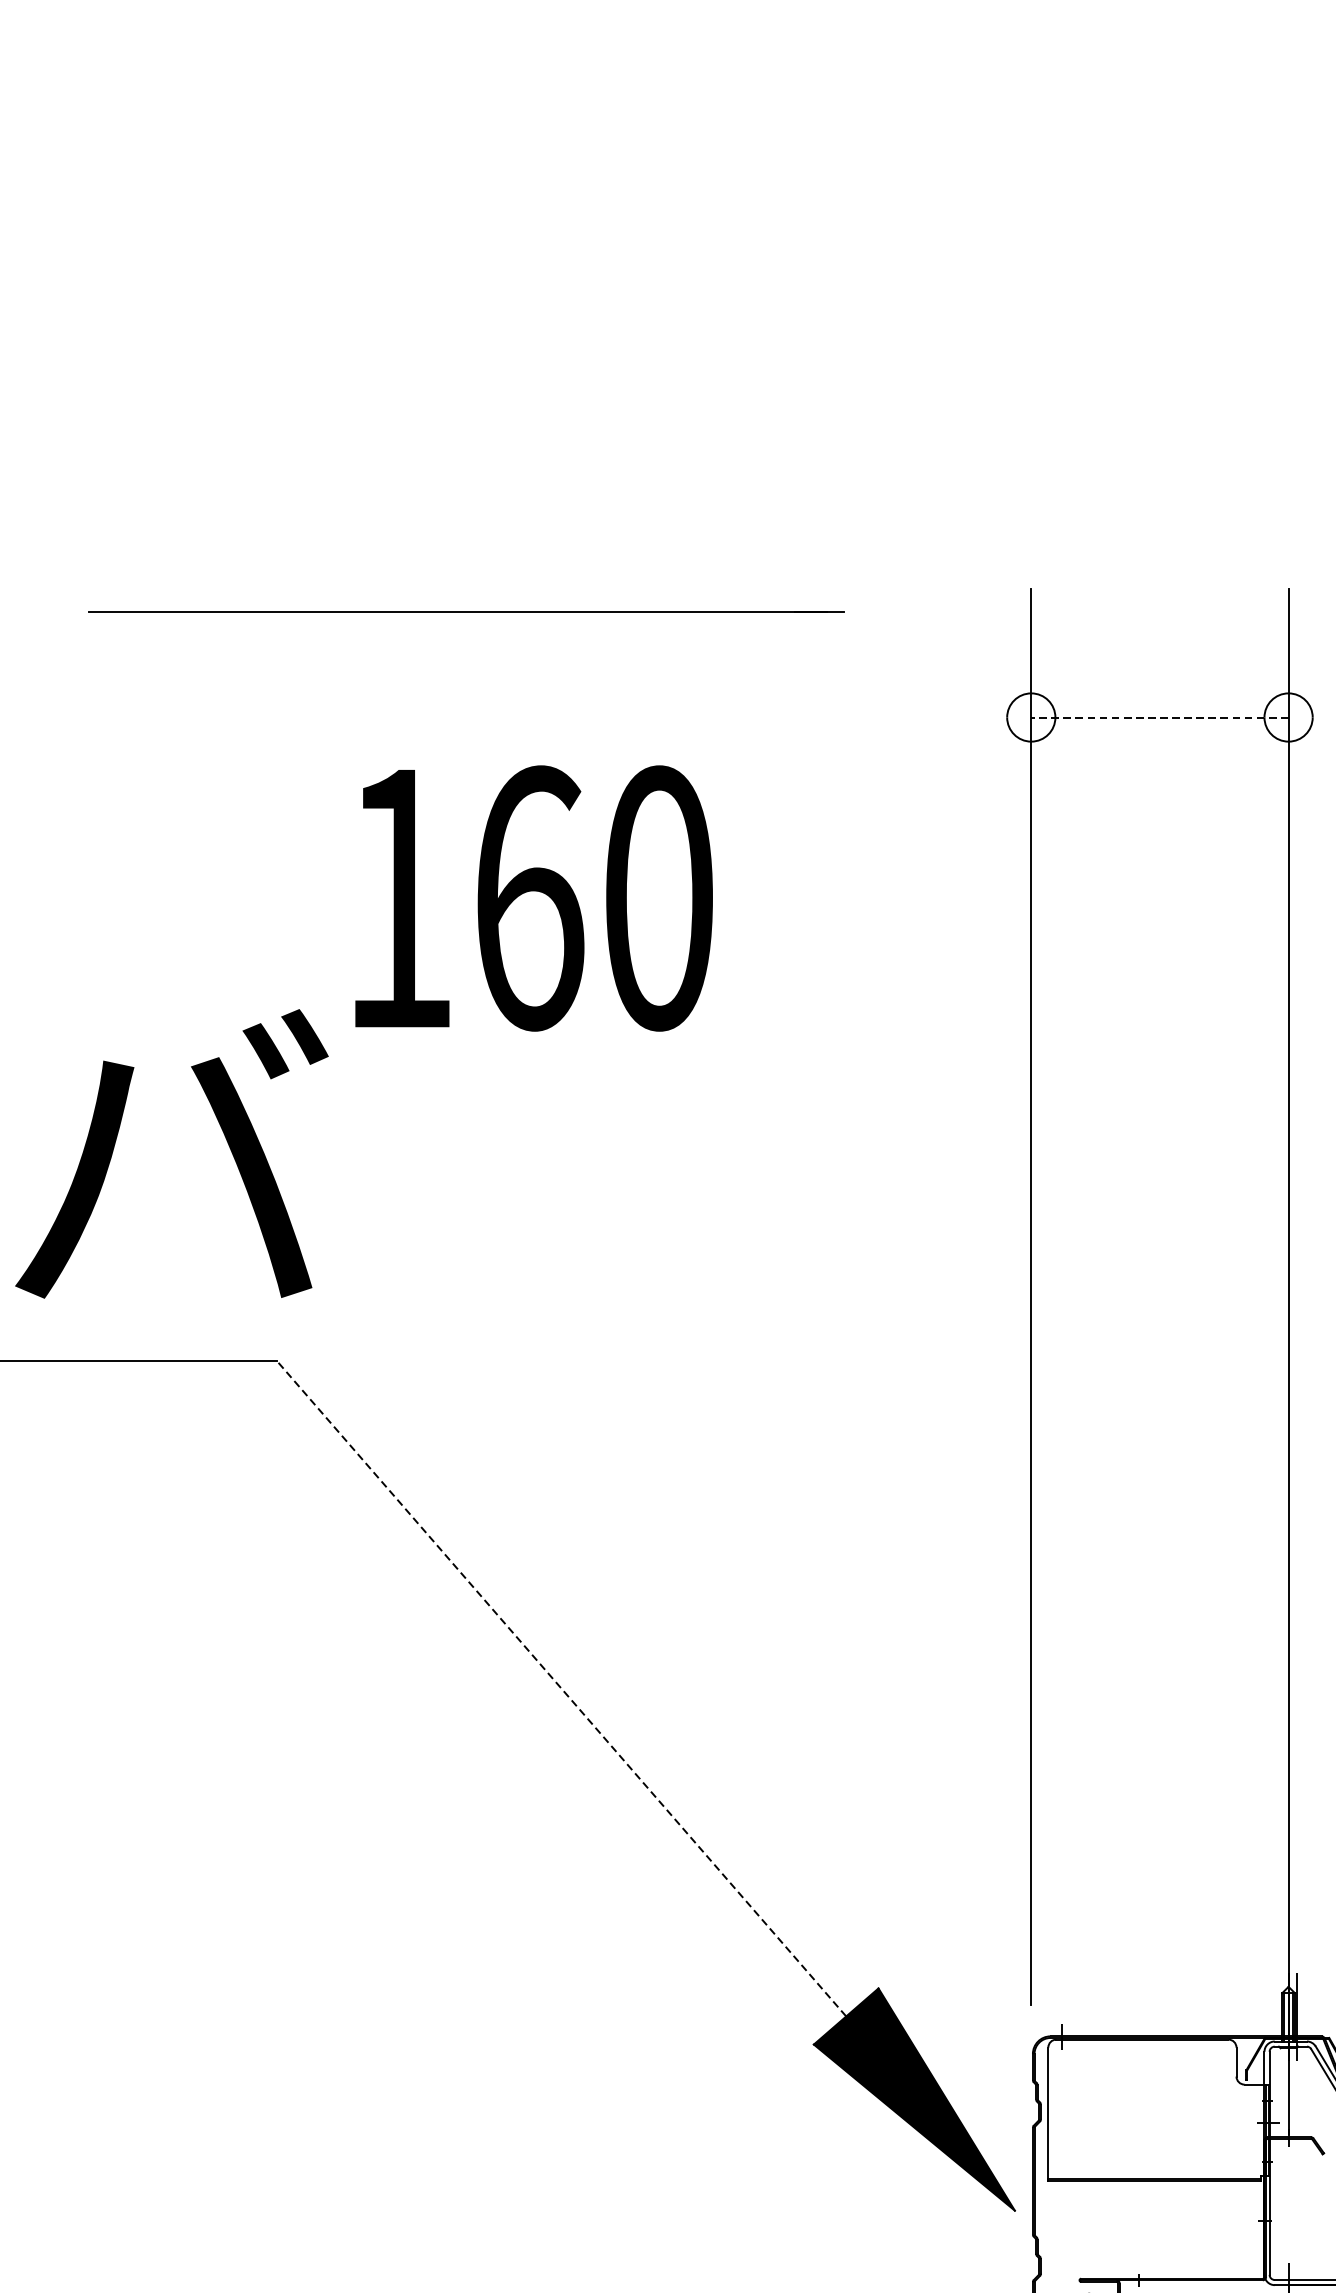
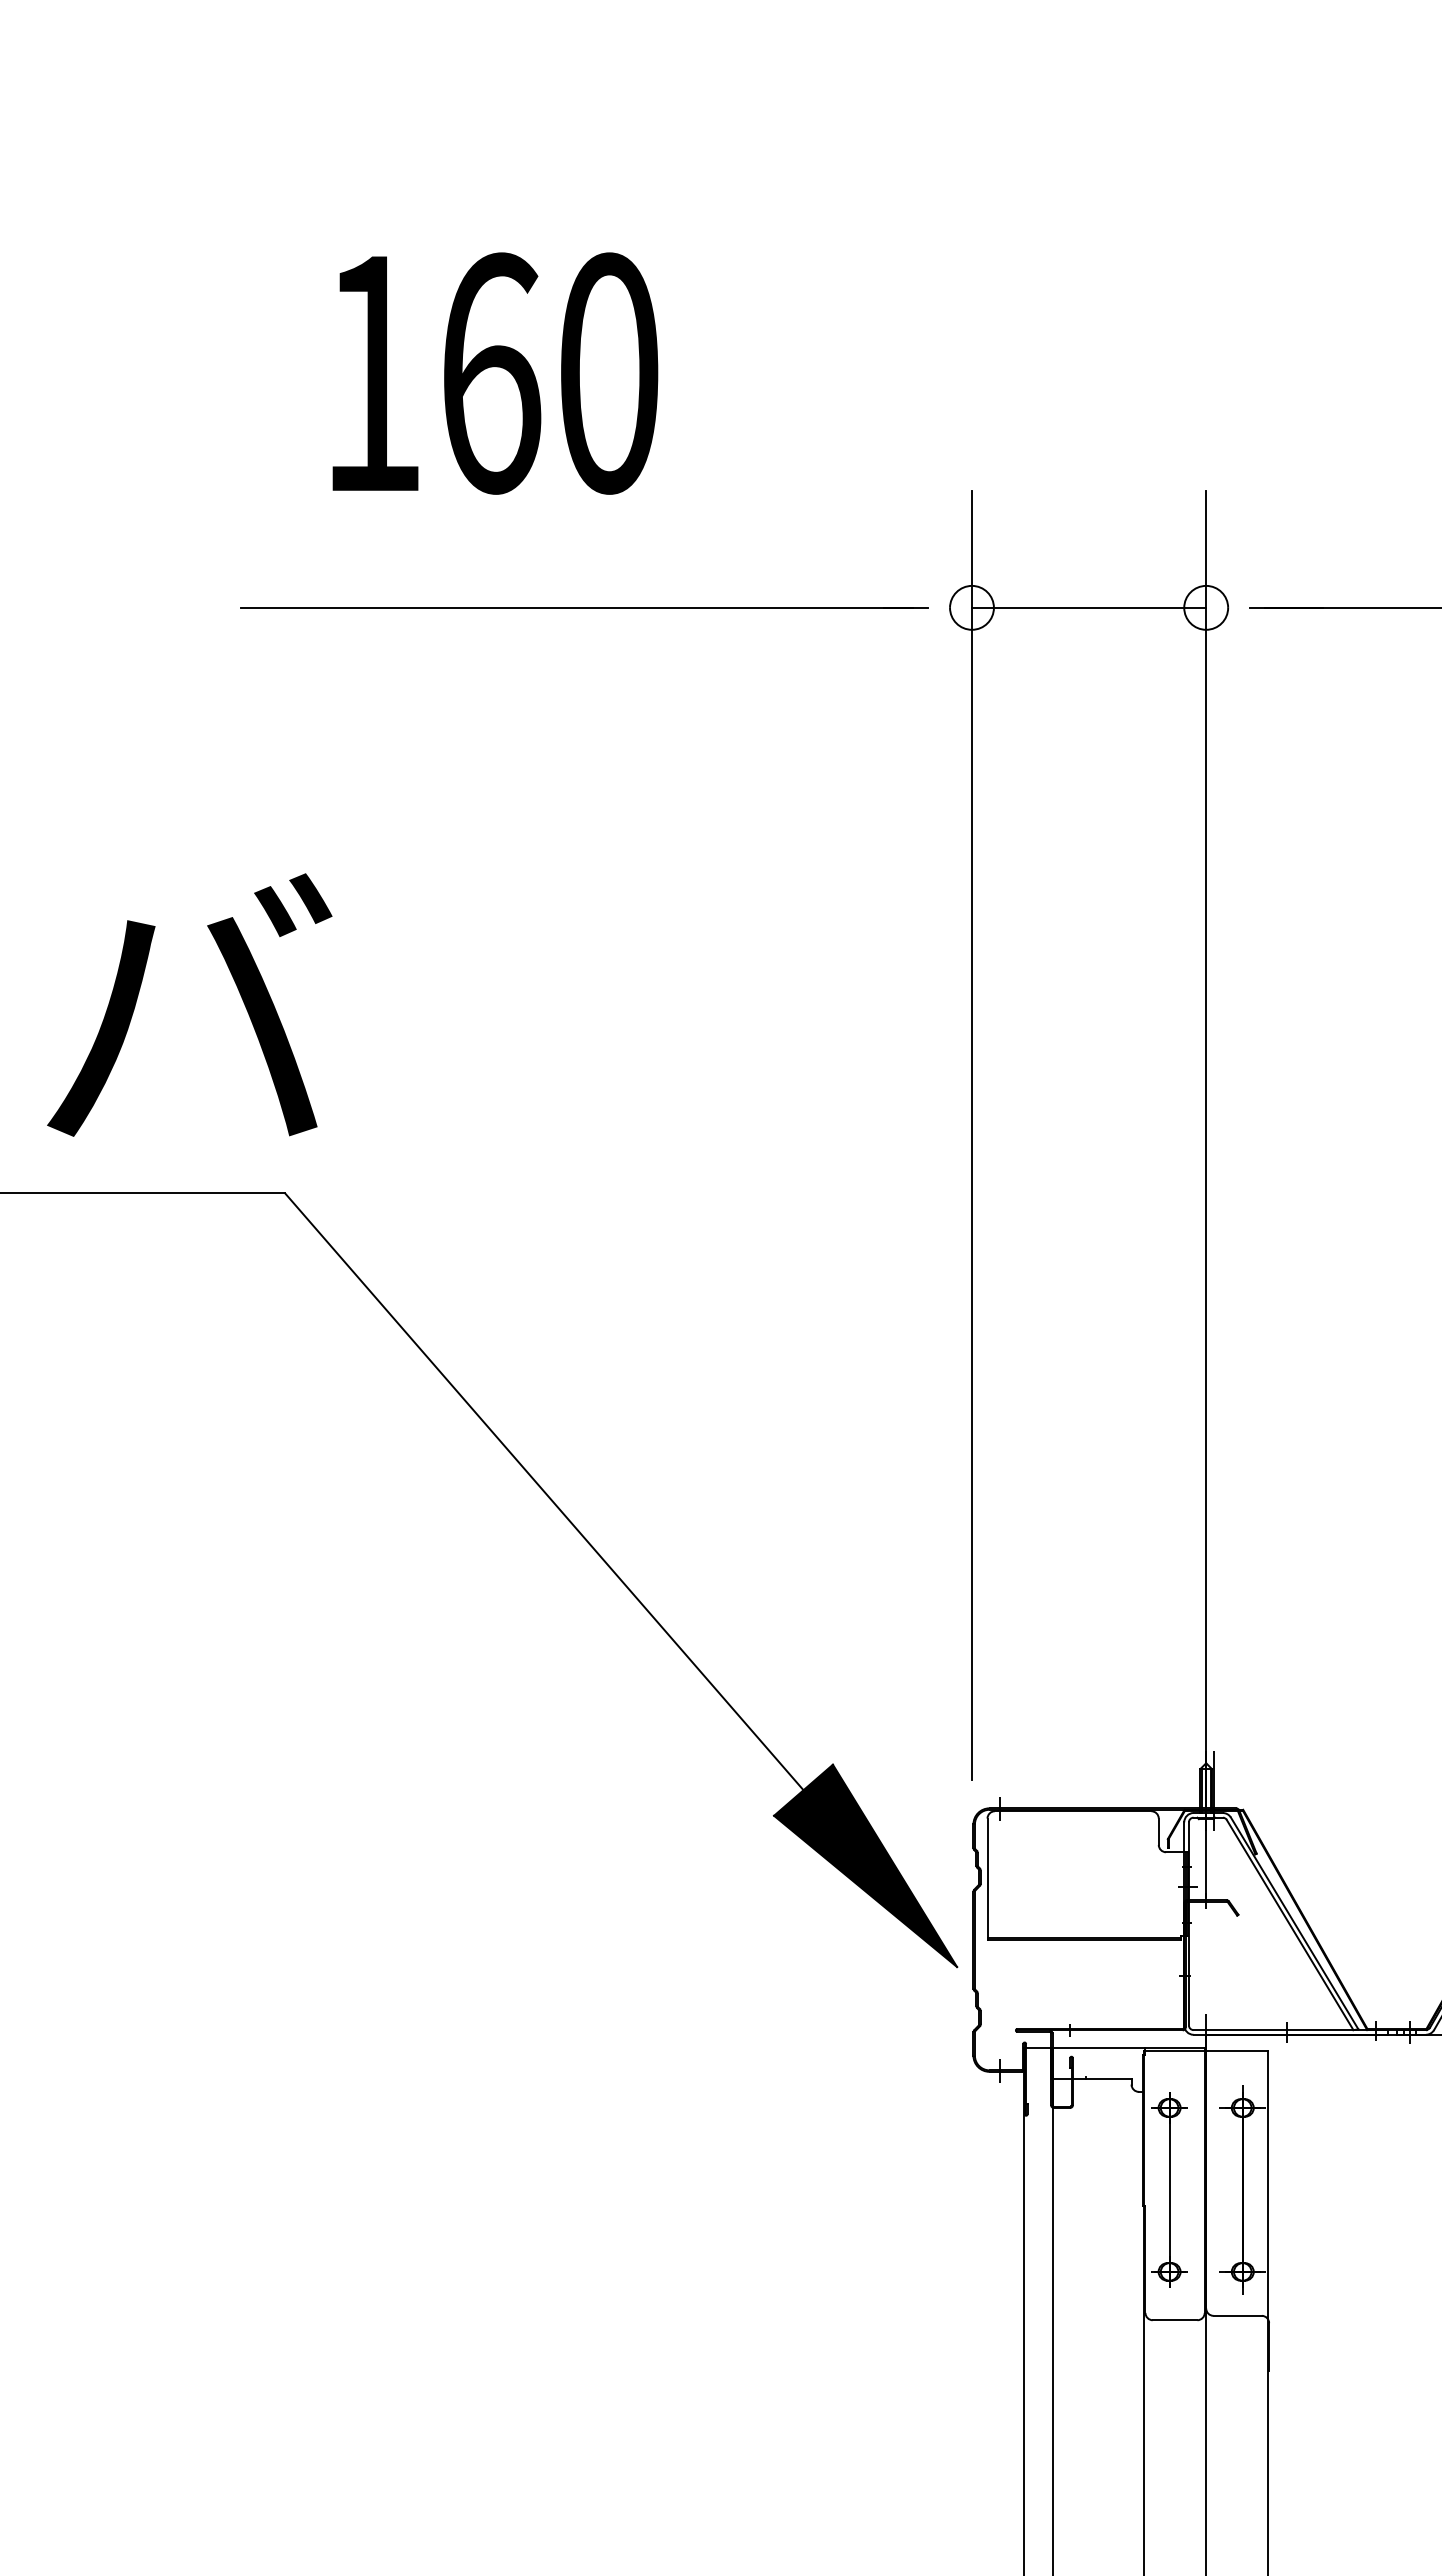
line: (466, 611) -> (584, 607), moved
line: (1159, 717) -> (1088, 607), dashed -> solid
text: (534, 898) -> (495, 373), moved
line: (561, 1688) -> (544, 1491), dashed -> solid

